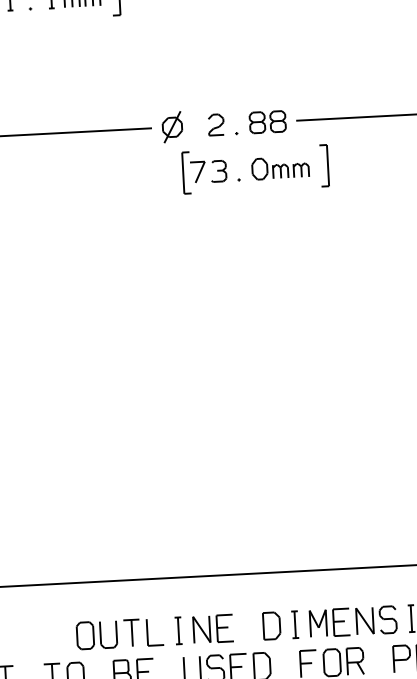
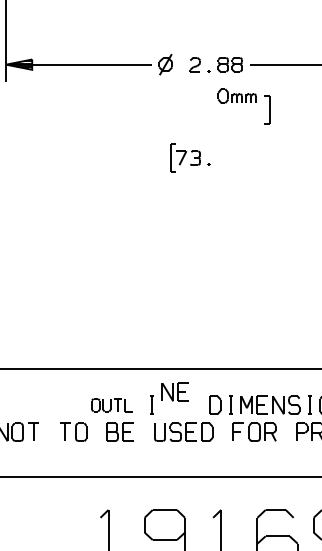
part: (324, 164) -> (267, 109), moved
part: (211, 170) -> (190, 157), moved
part: (211, 627) -> (174, 391), moved
part: (118, 632) -> (111, 404), size x0.7

